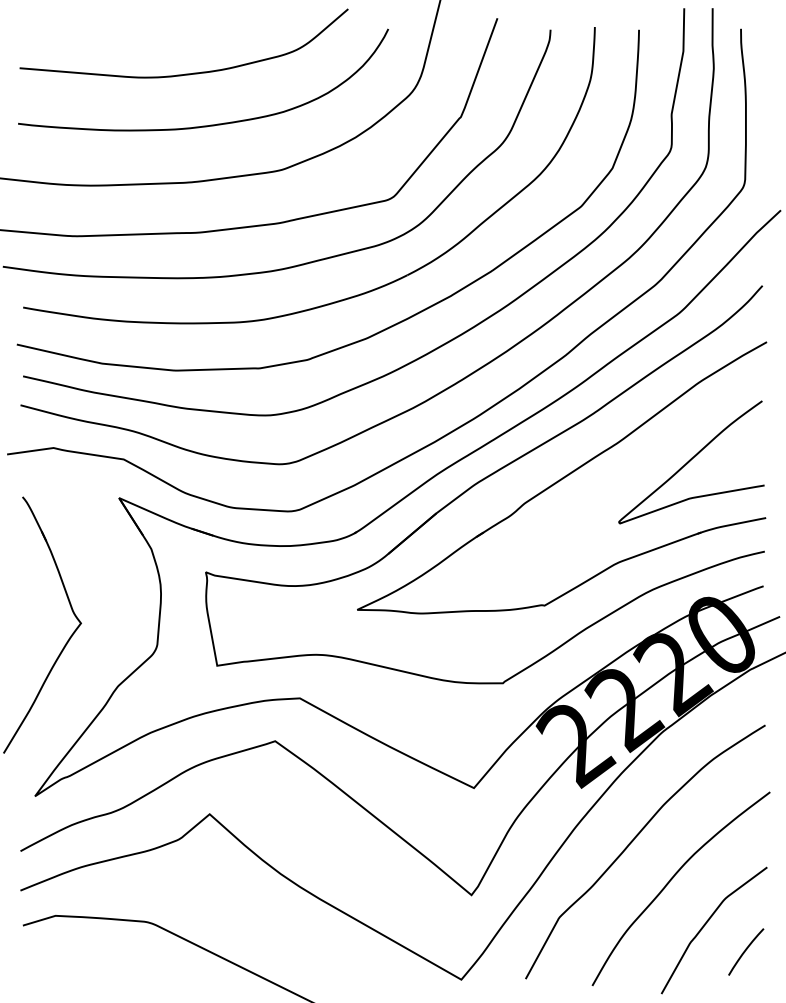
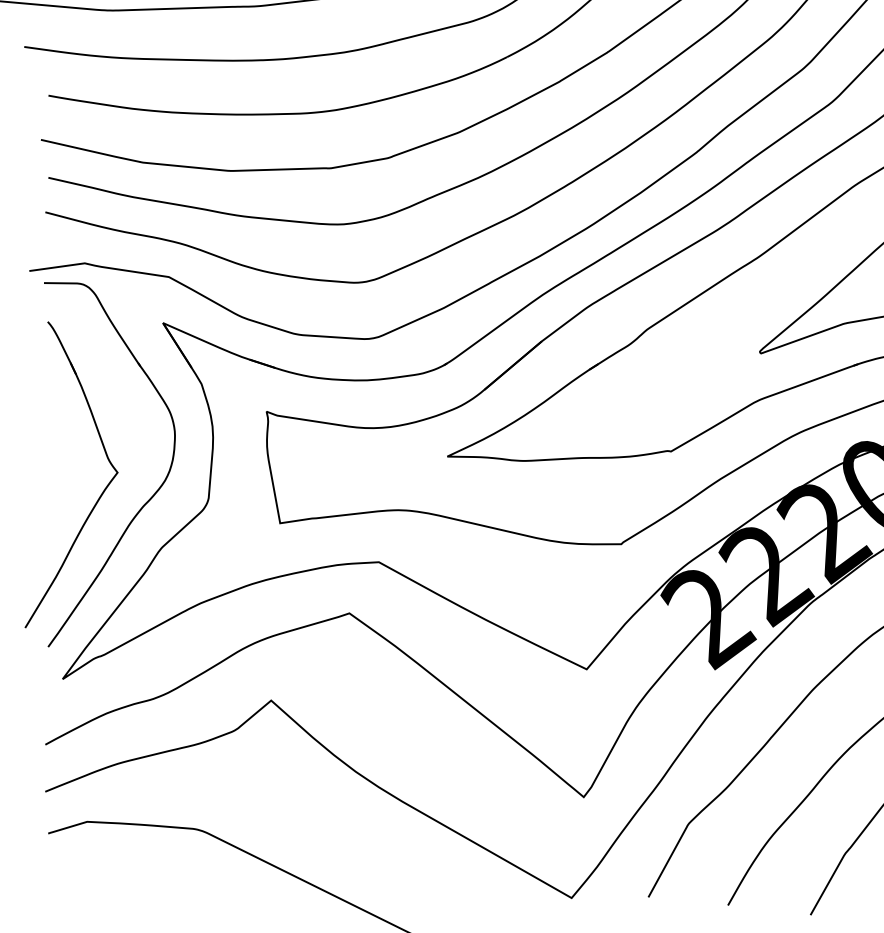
part: (109, 642) -> (151, 495), added

